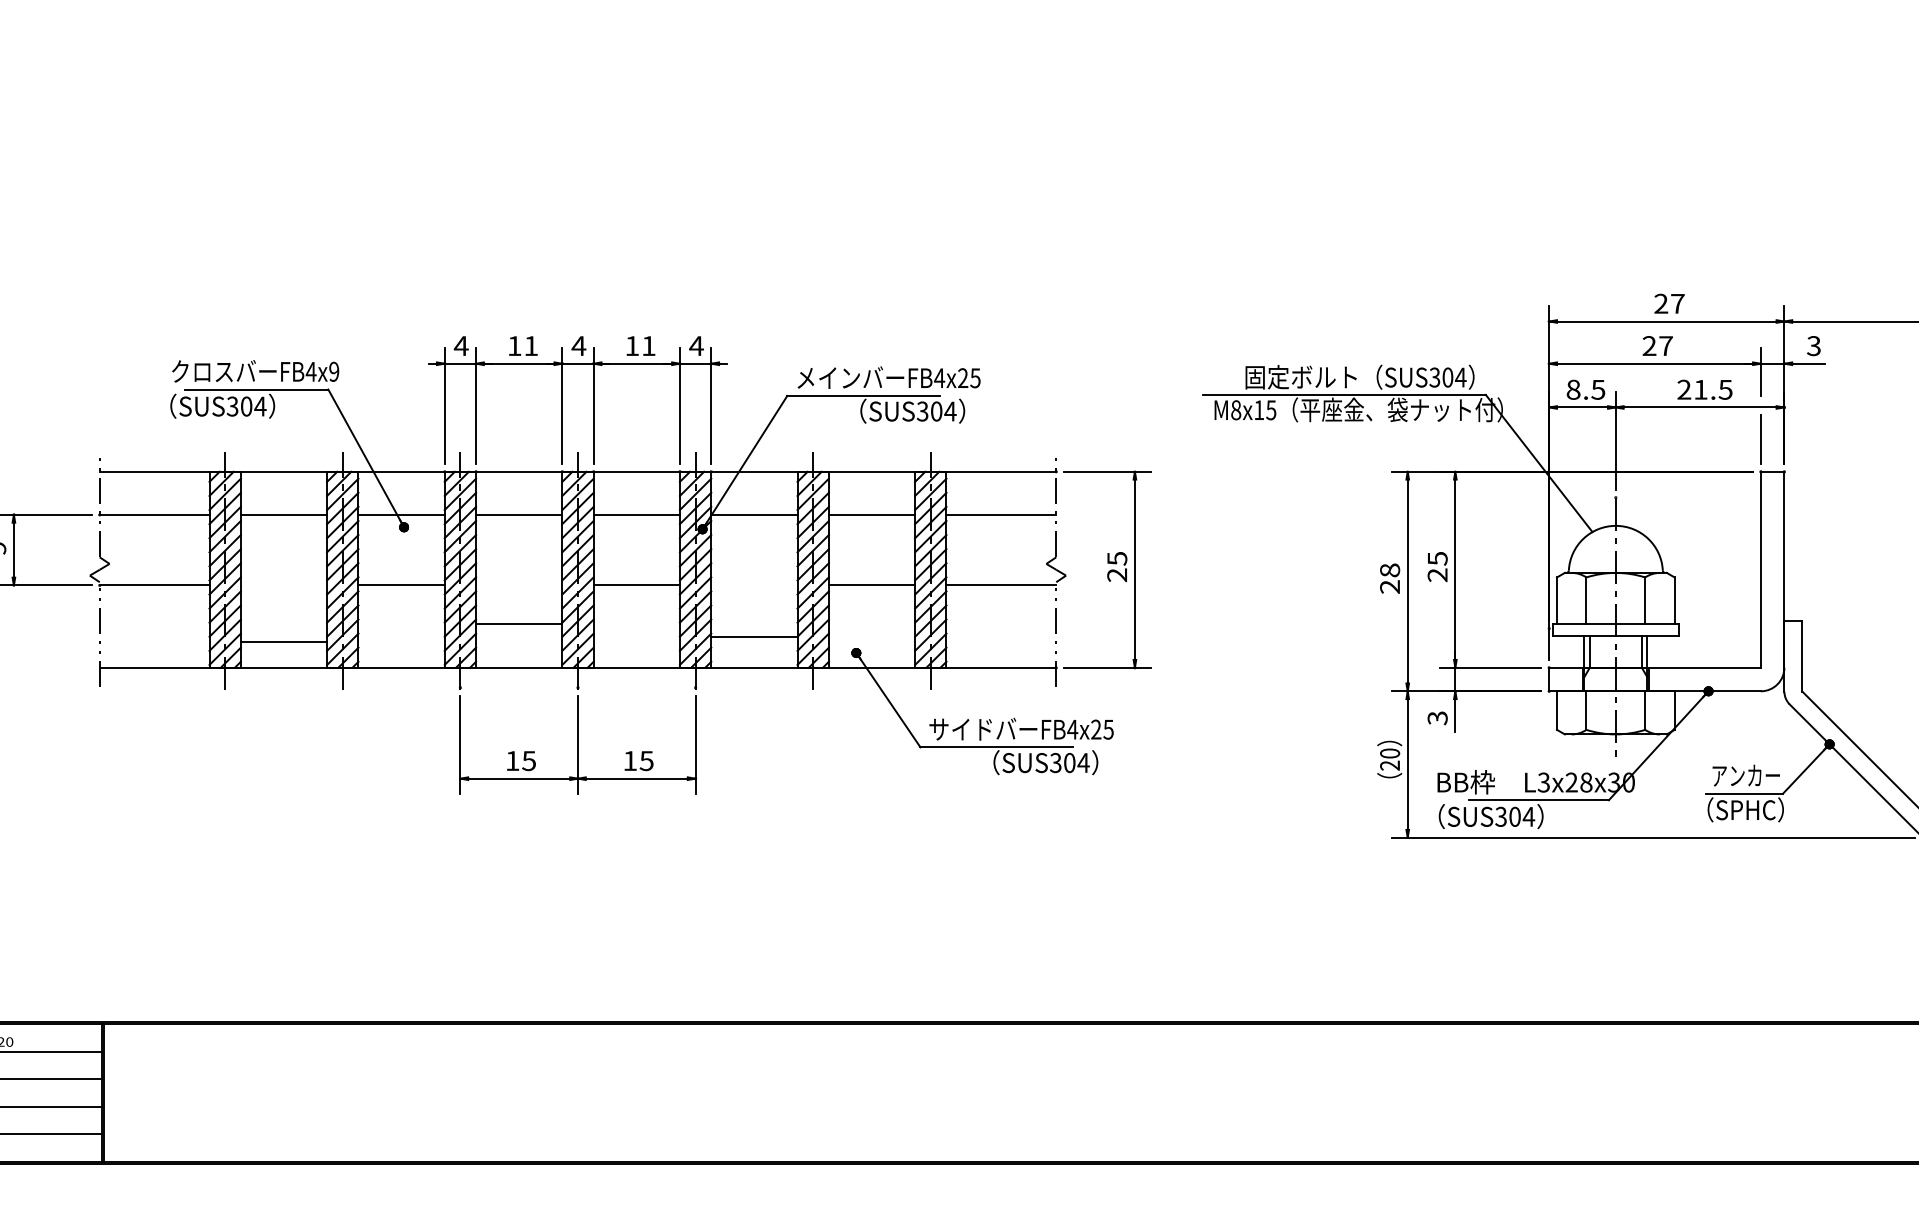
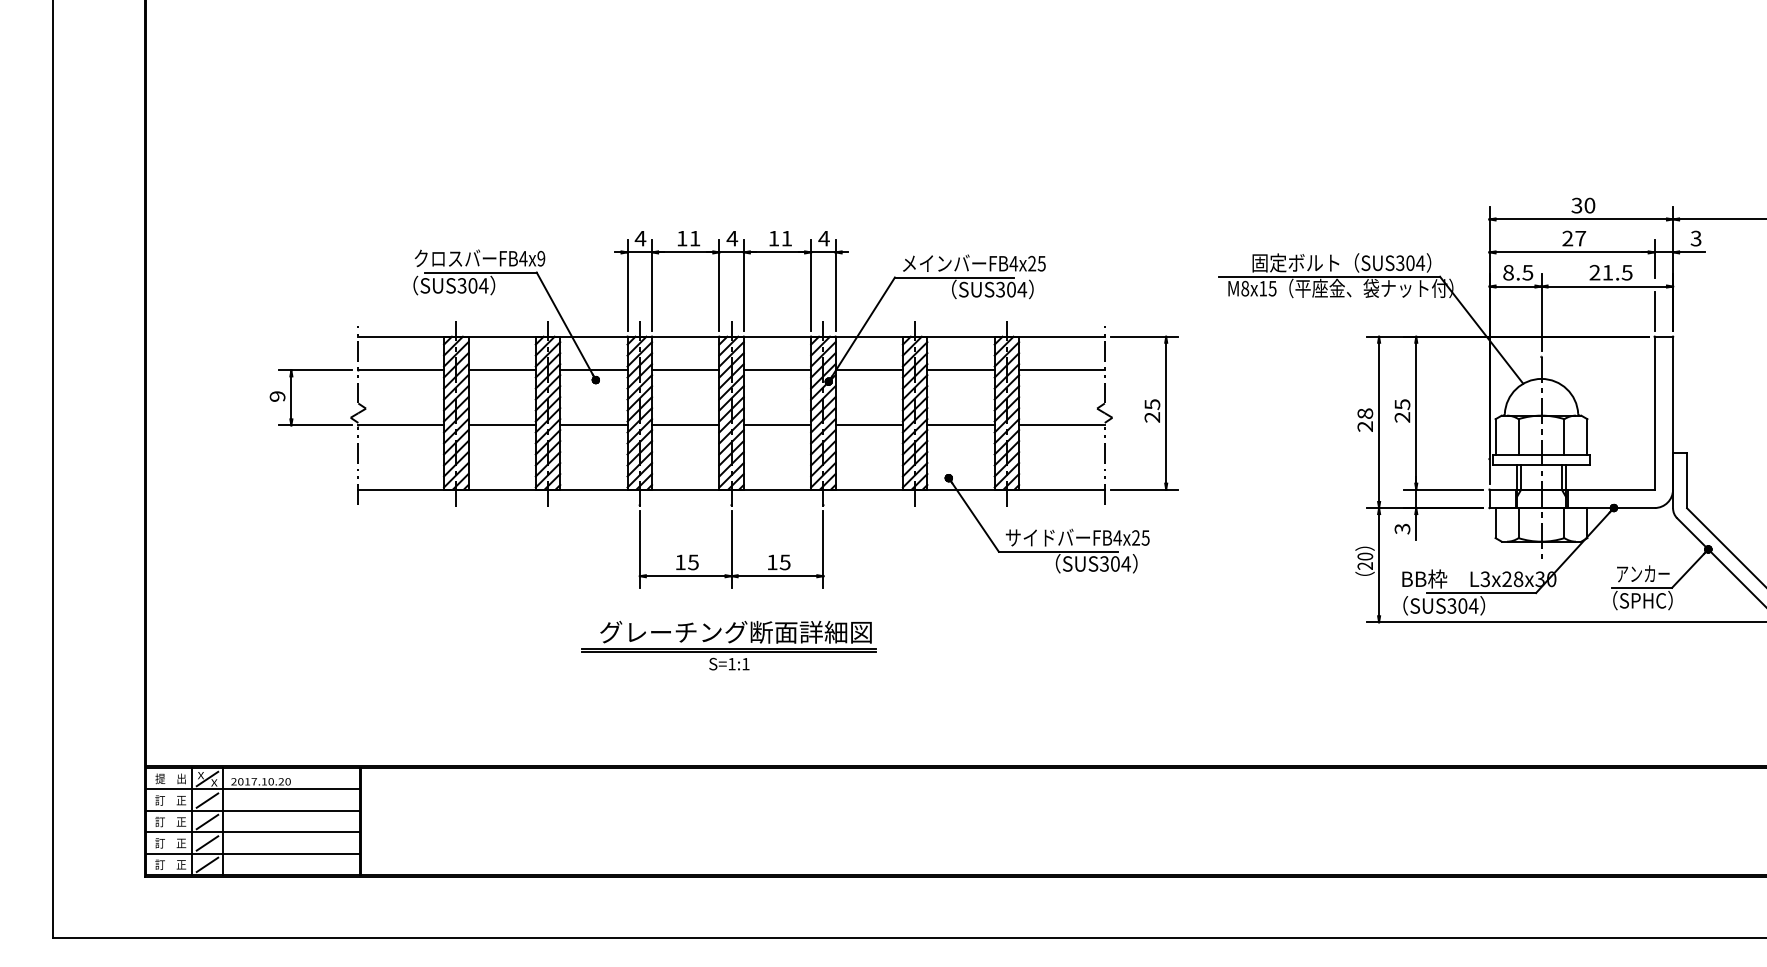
text: (1669, 303) -> (1583, 205), 27 -> 30
line: (518, 623) -> (685, 425), moved
line: (753, 636) -> (868, 425), moved
line: (283, 641) -> (501, 425), moved
part: (574, 867) -> (728, 645), added

